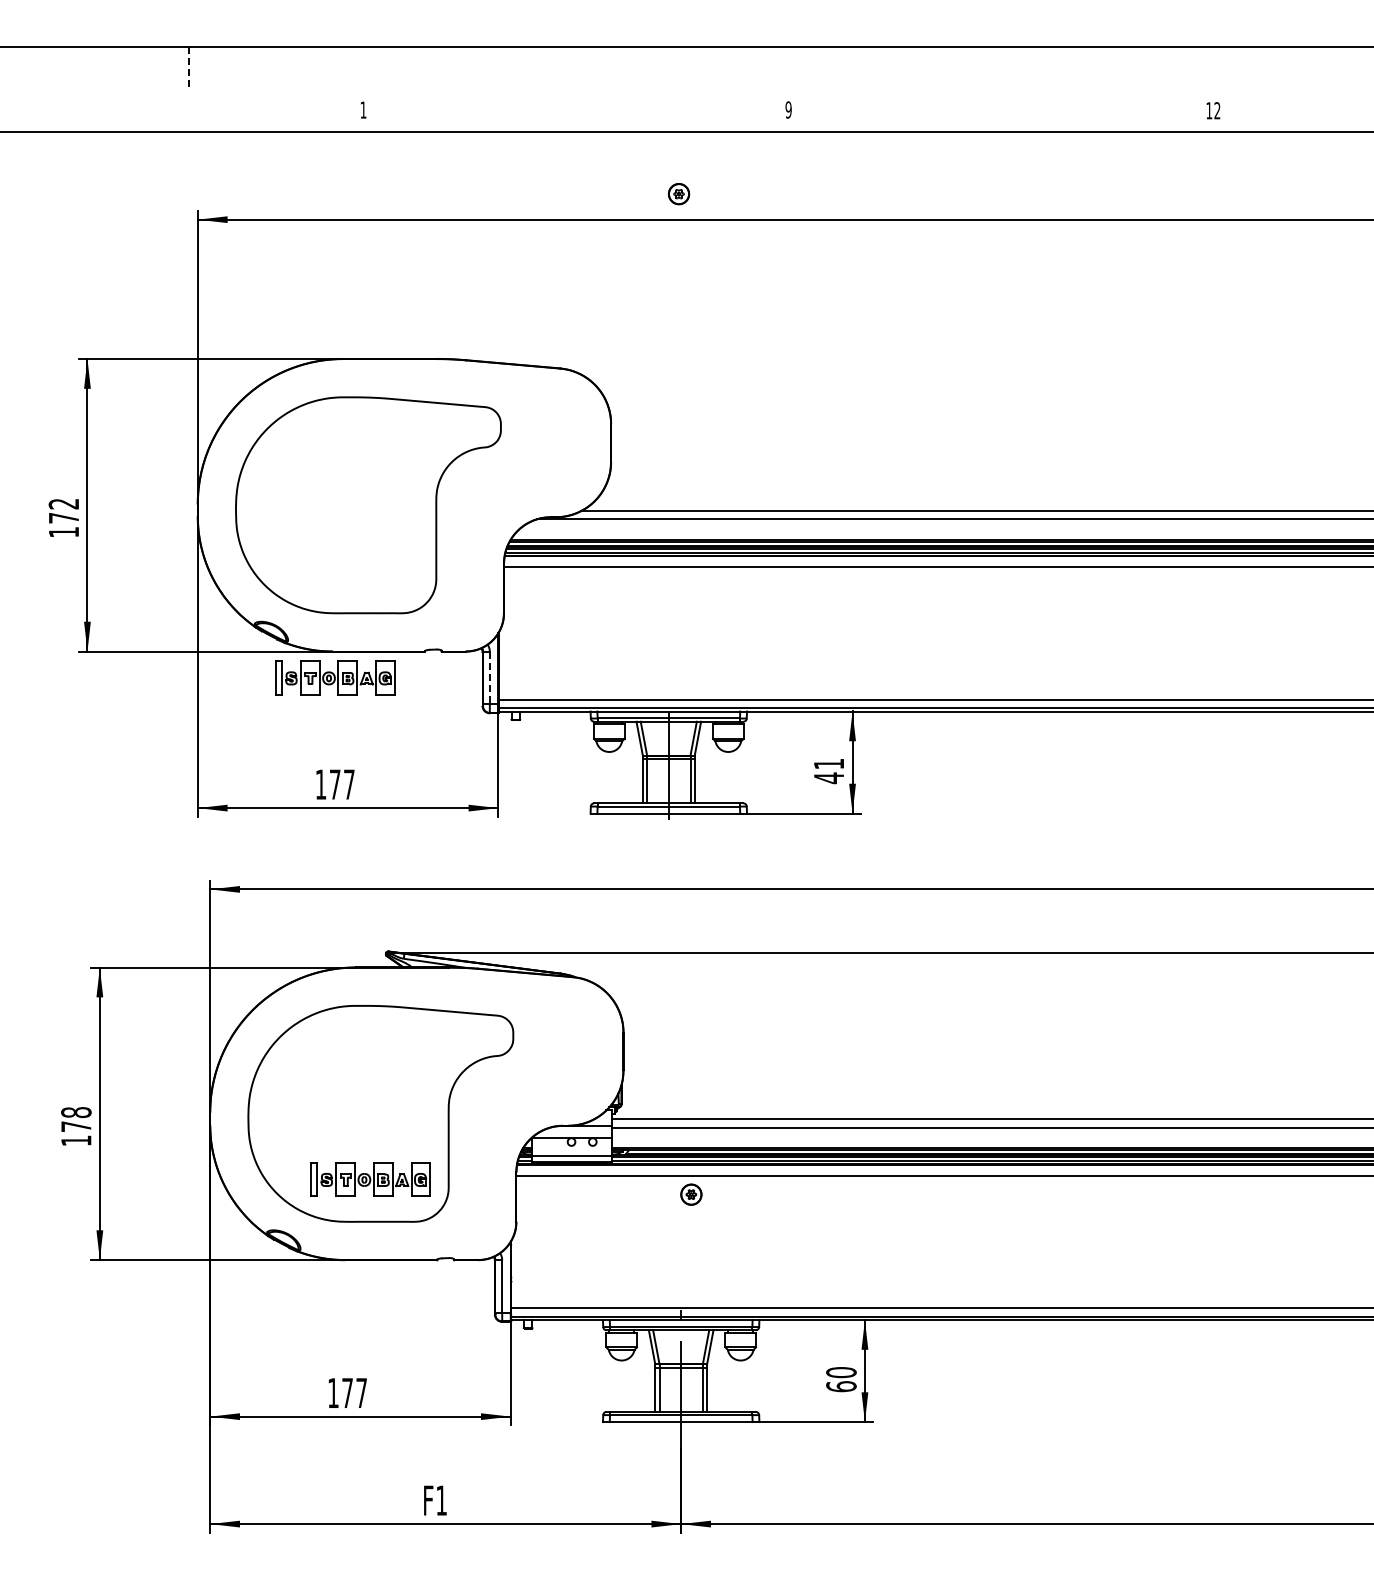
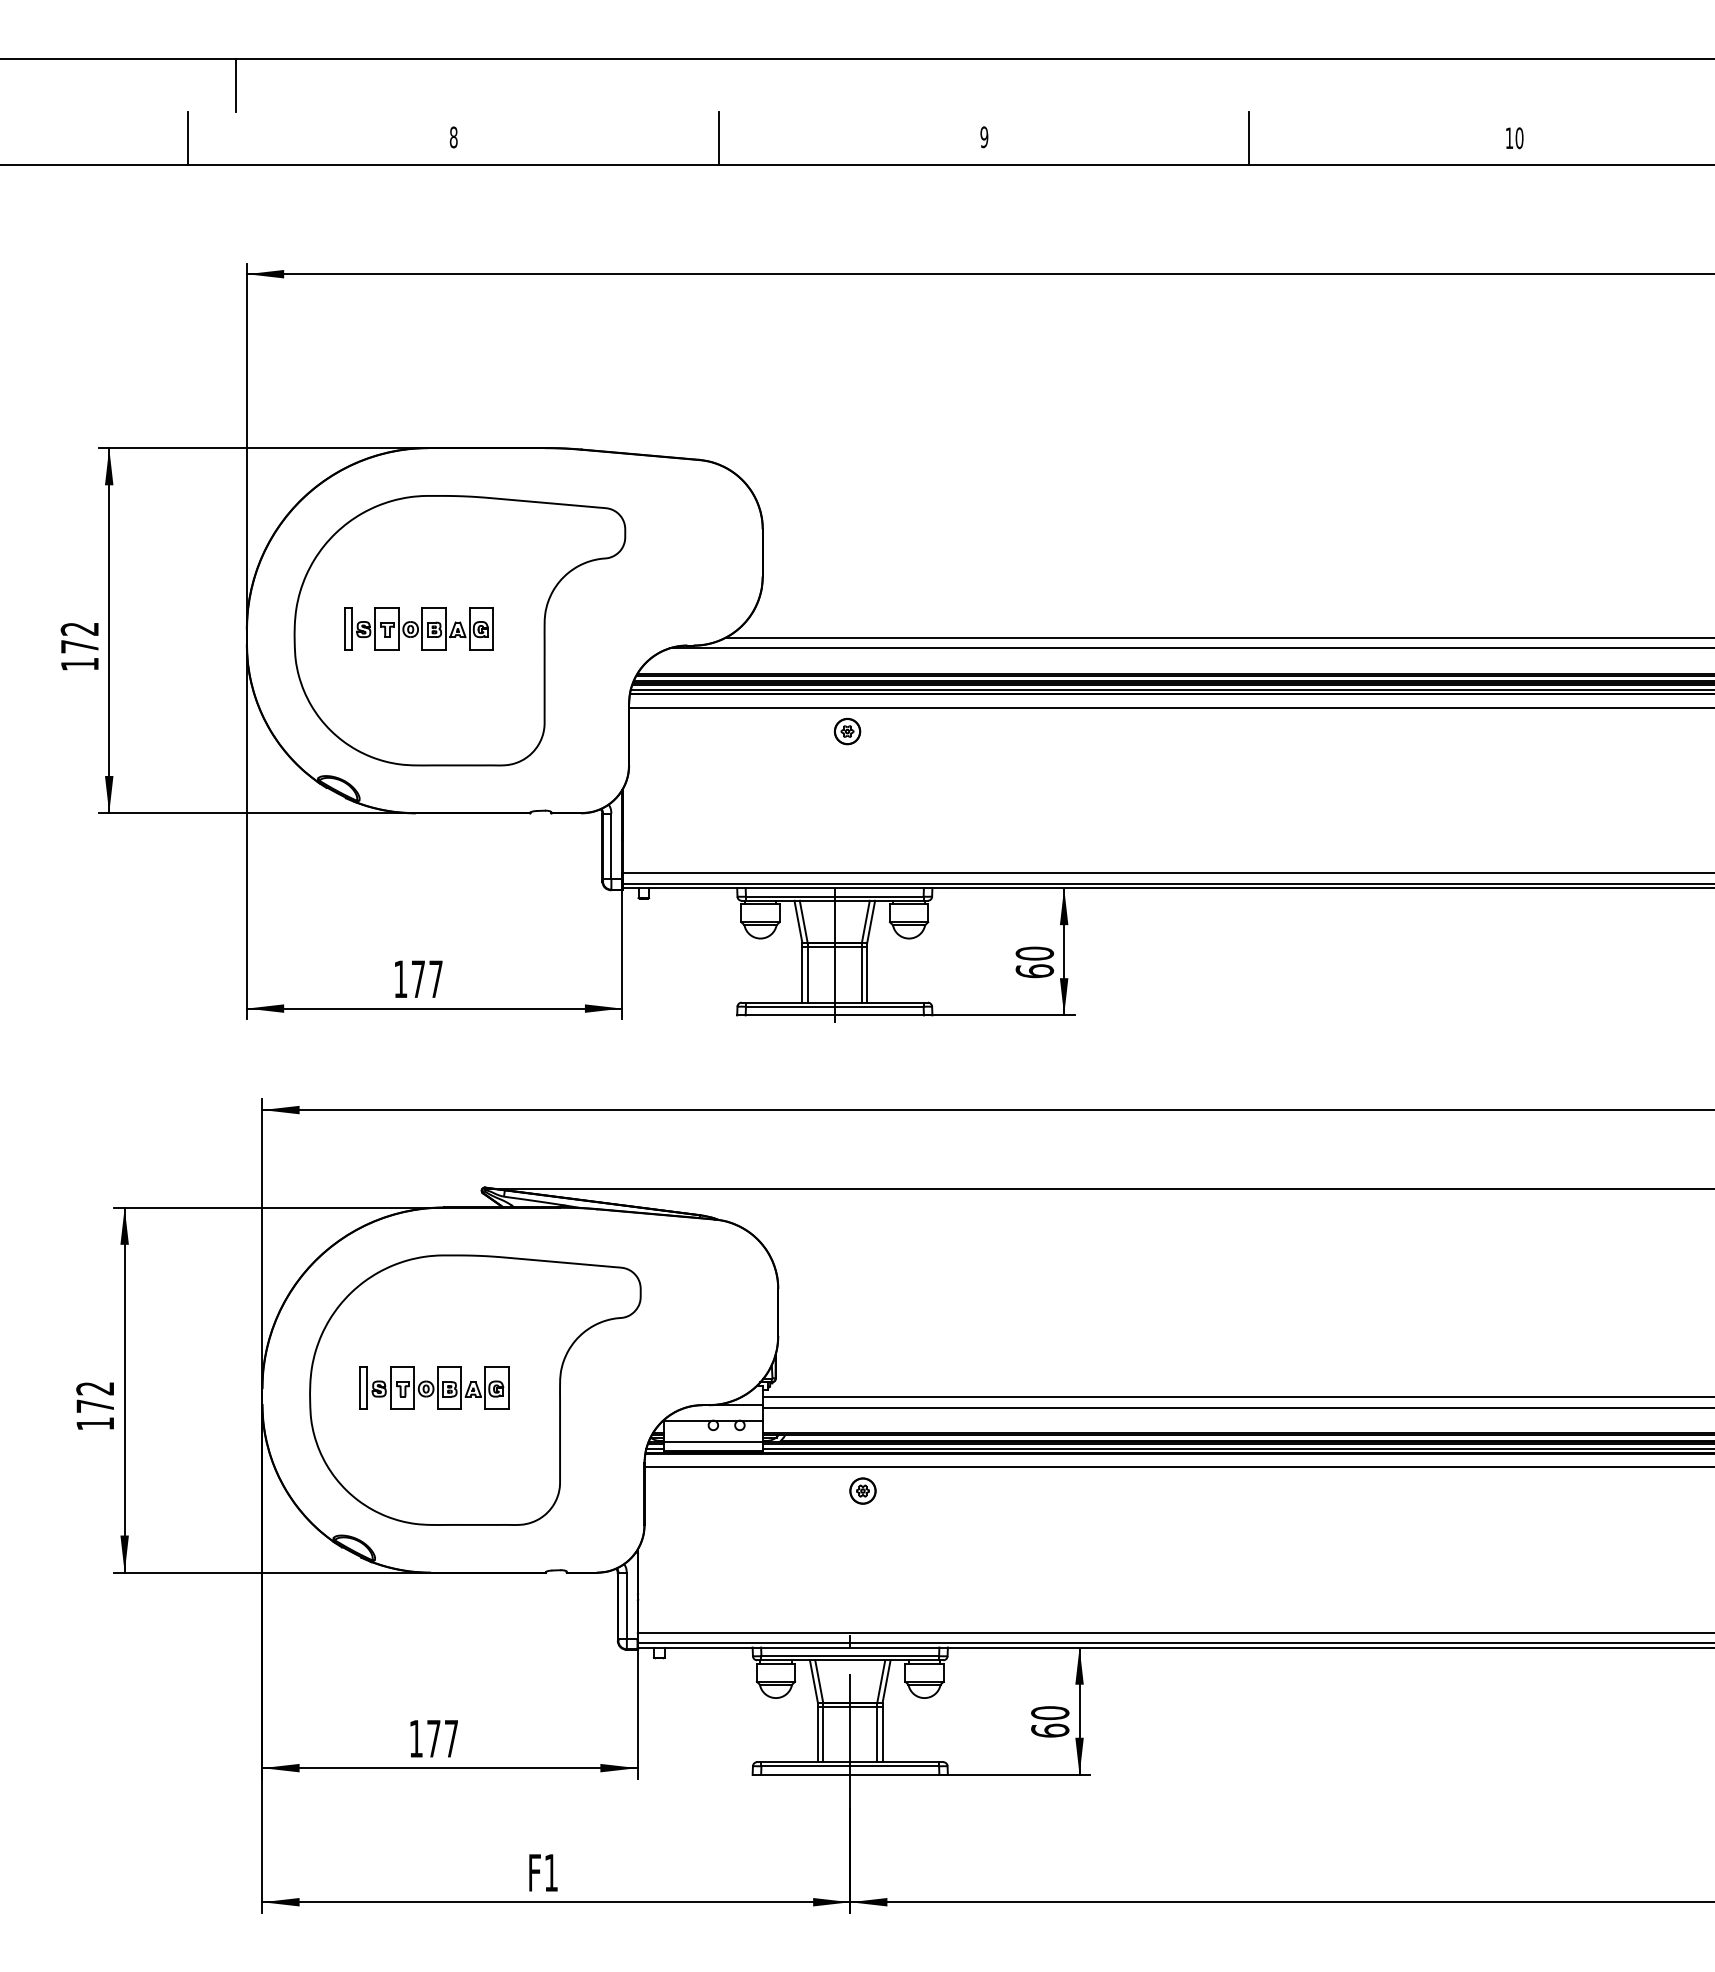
line: (188, 69) -> (235, 86), dashed -> solid
text: (363, 109) -> (453, 136), 1 -> 8
line: (150, 110) -> (187, 137), added
line: (575, 110) -> (718, 137), added
line: (1000, 110) -> (1248, 137), added
text: (1217, 110) -> (1519, 137), 12 -> 10
part: (678, 194) -> (846, 732), moved
part: (335, 677) -> (418, 628), moved
line: (489, 678) -> (611, 846), dashed -> solid
text: (828, 771) -> (1034, 962), 41 -> 60
text: (76, 1112) -> (95, 1388), 178 -> 172
part: (370, 1179) -> (433, 1388), moved

